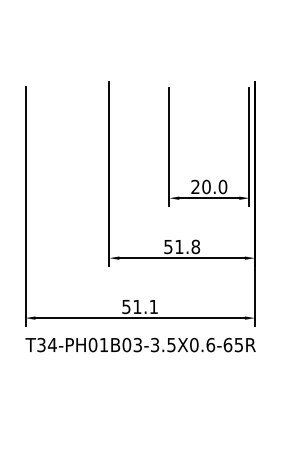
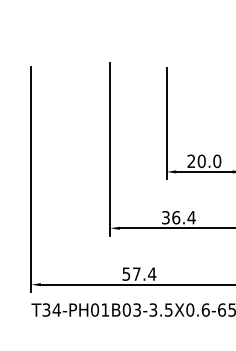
text: (182, 246) -> (179, 217), 51.8 -> 36.4
text: (145, 306) -> (144, 273), 51.1 -> 57.4

